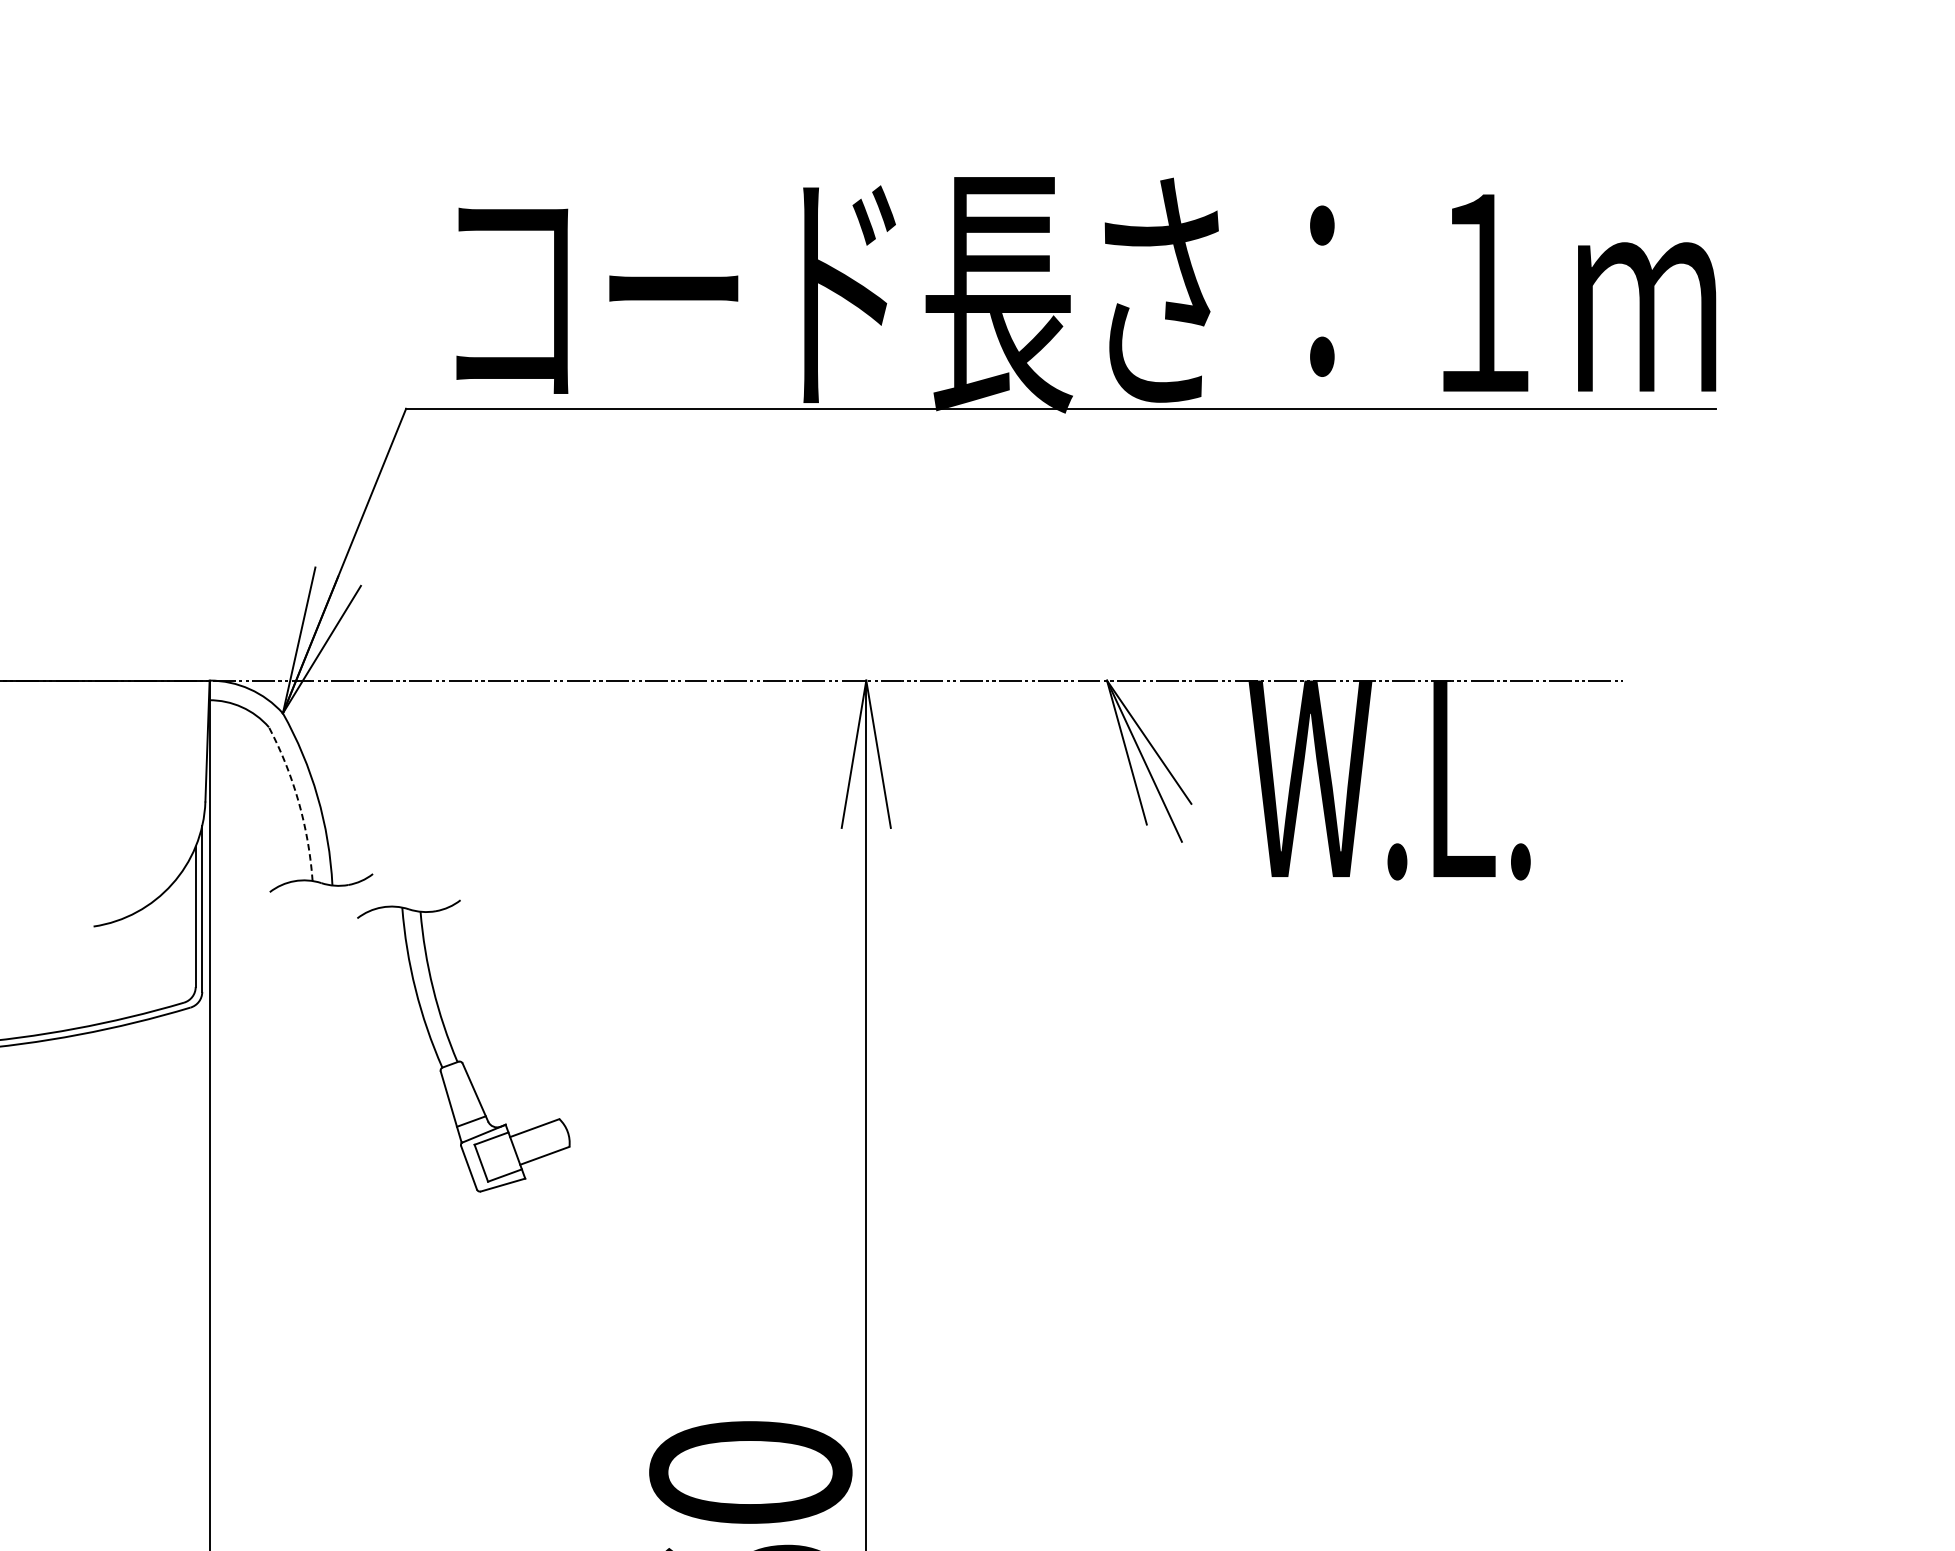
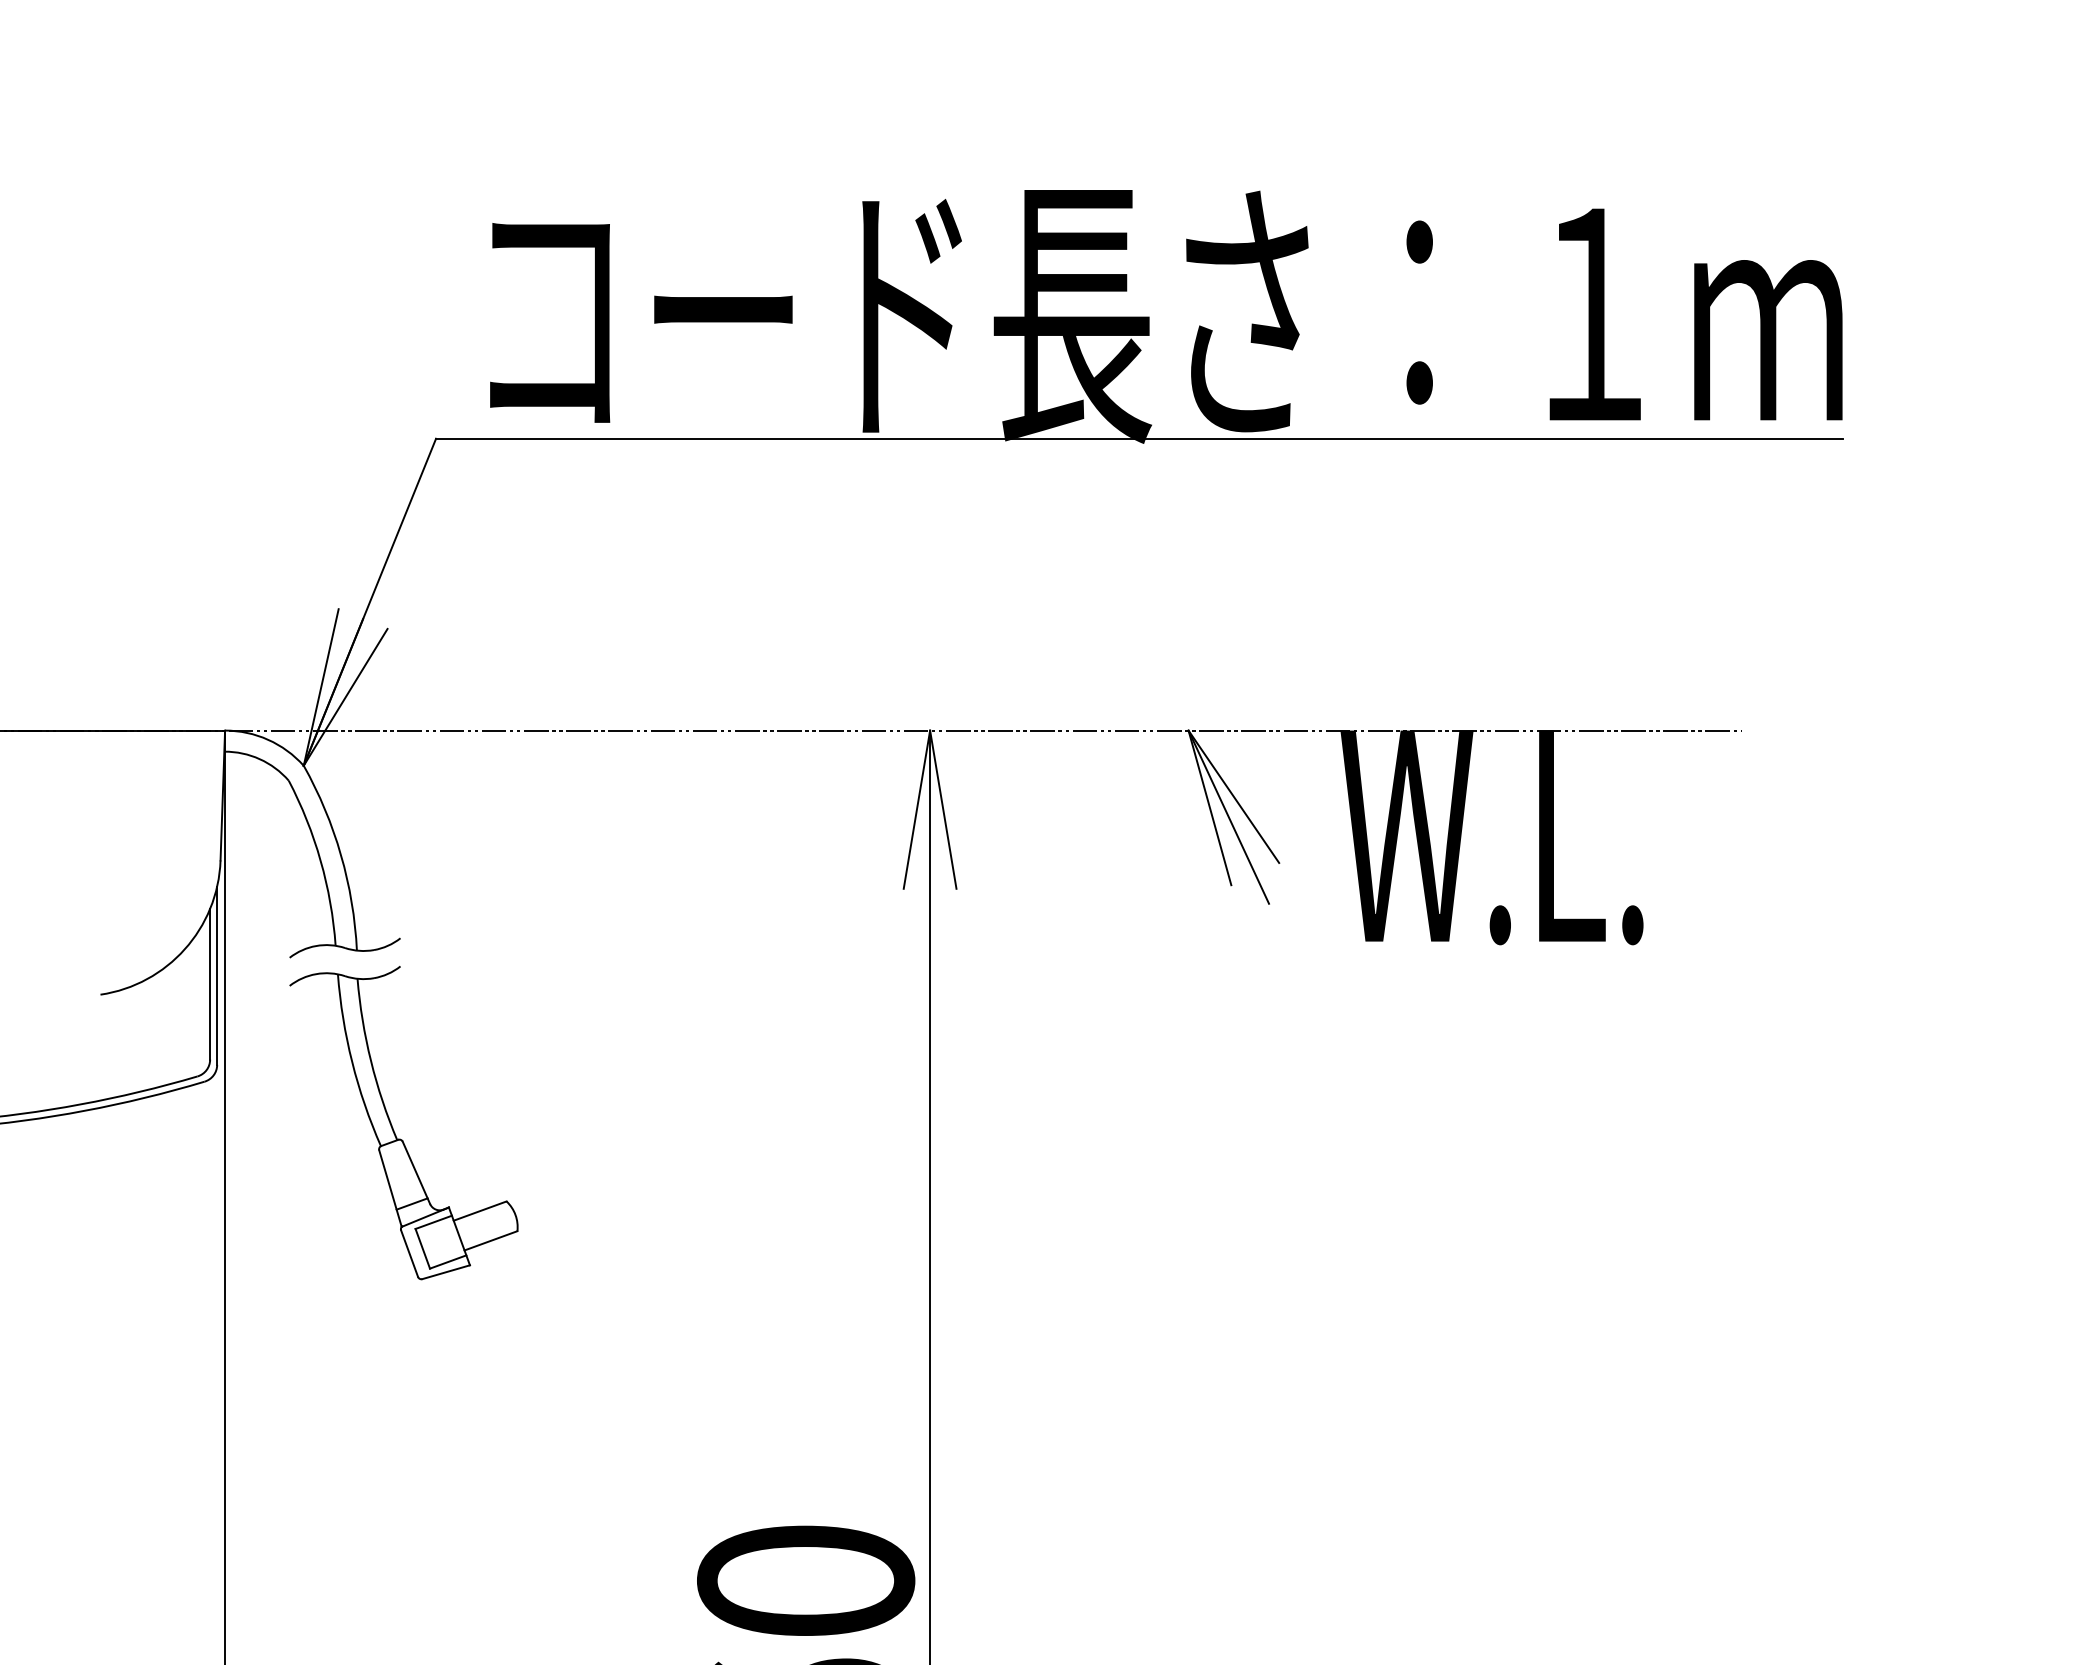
arc: (298, 801) -> (320, 860), dashed -> solid
part: (454, 1050) -> (393, 1127), moved

